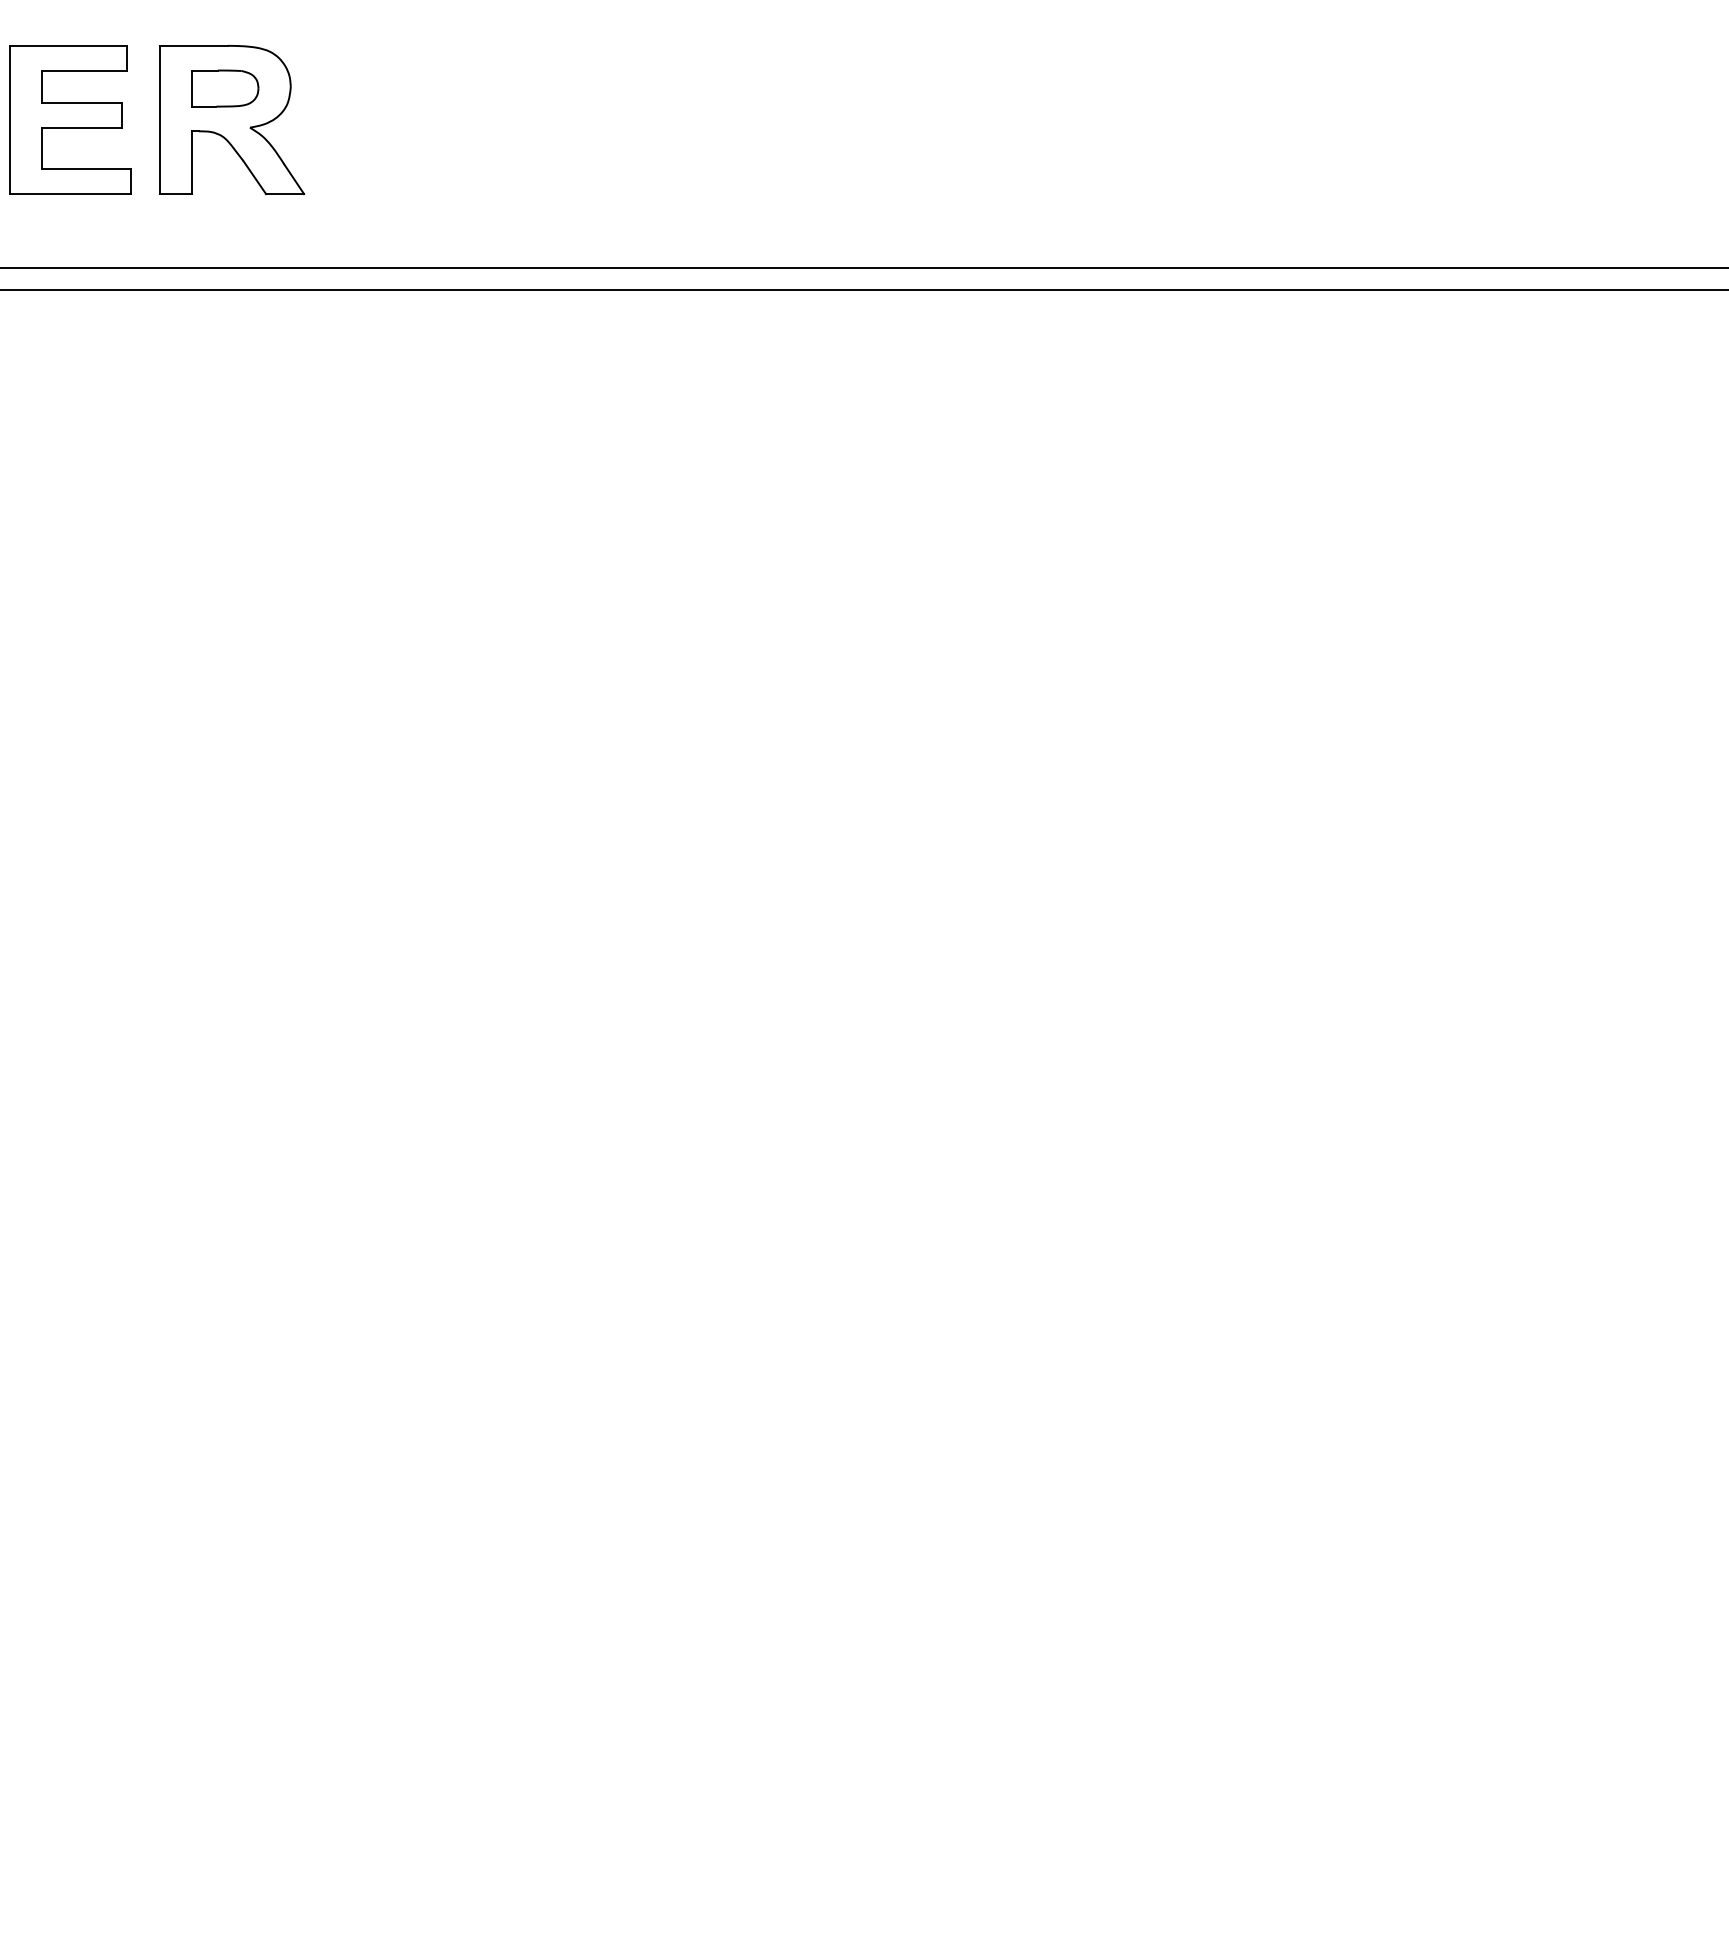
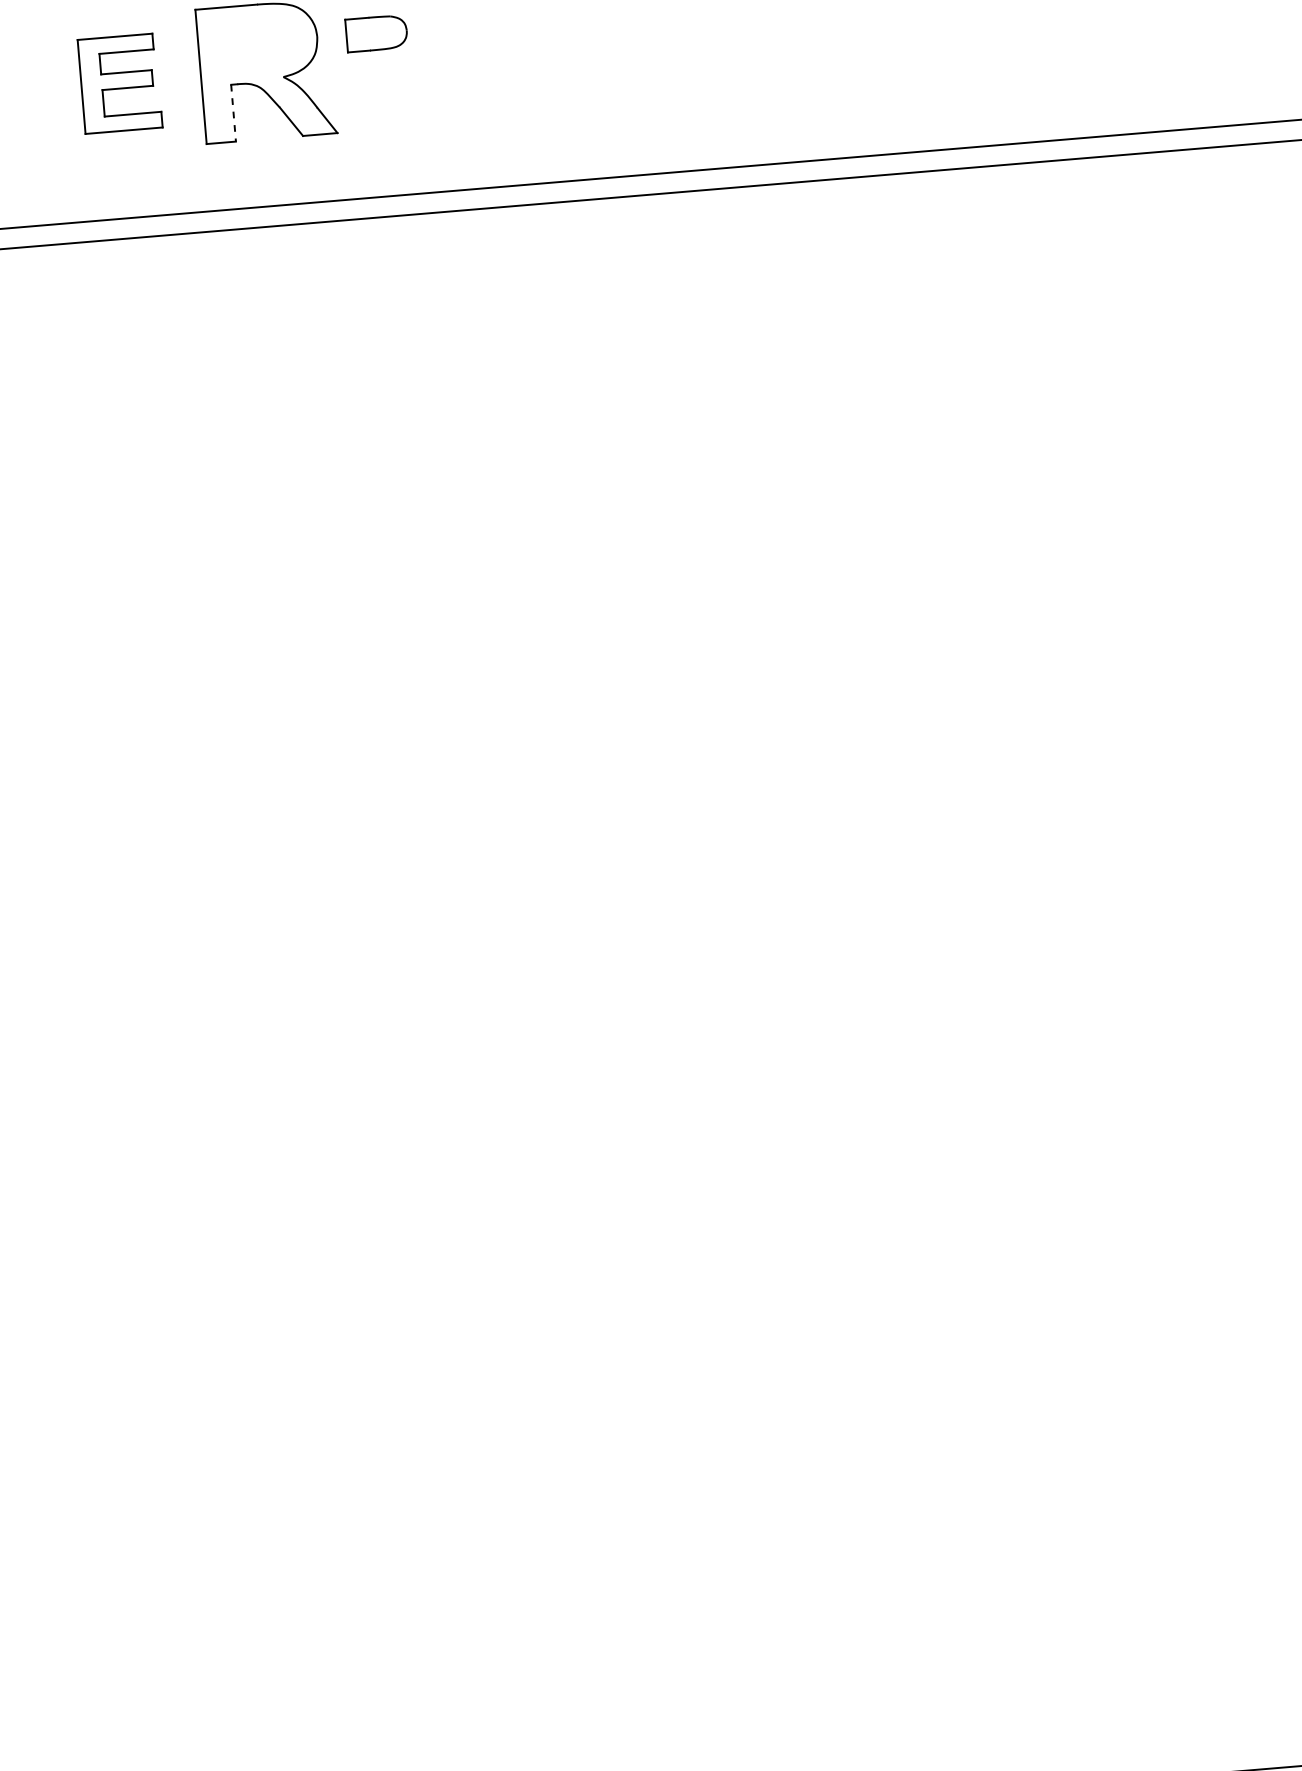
part: (225, 88) -> (376, 33), moved
part: (70, 119) -> (120, 83), size x0.7
line: (192, 163) -> (234, 113), solid -> dashed

